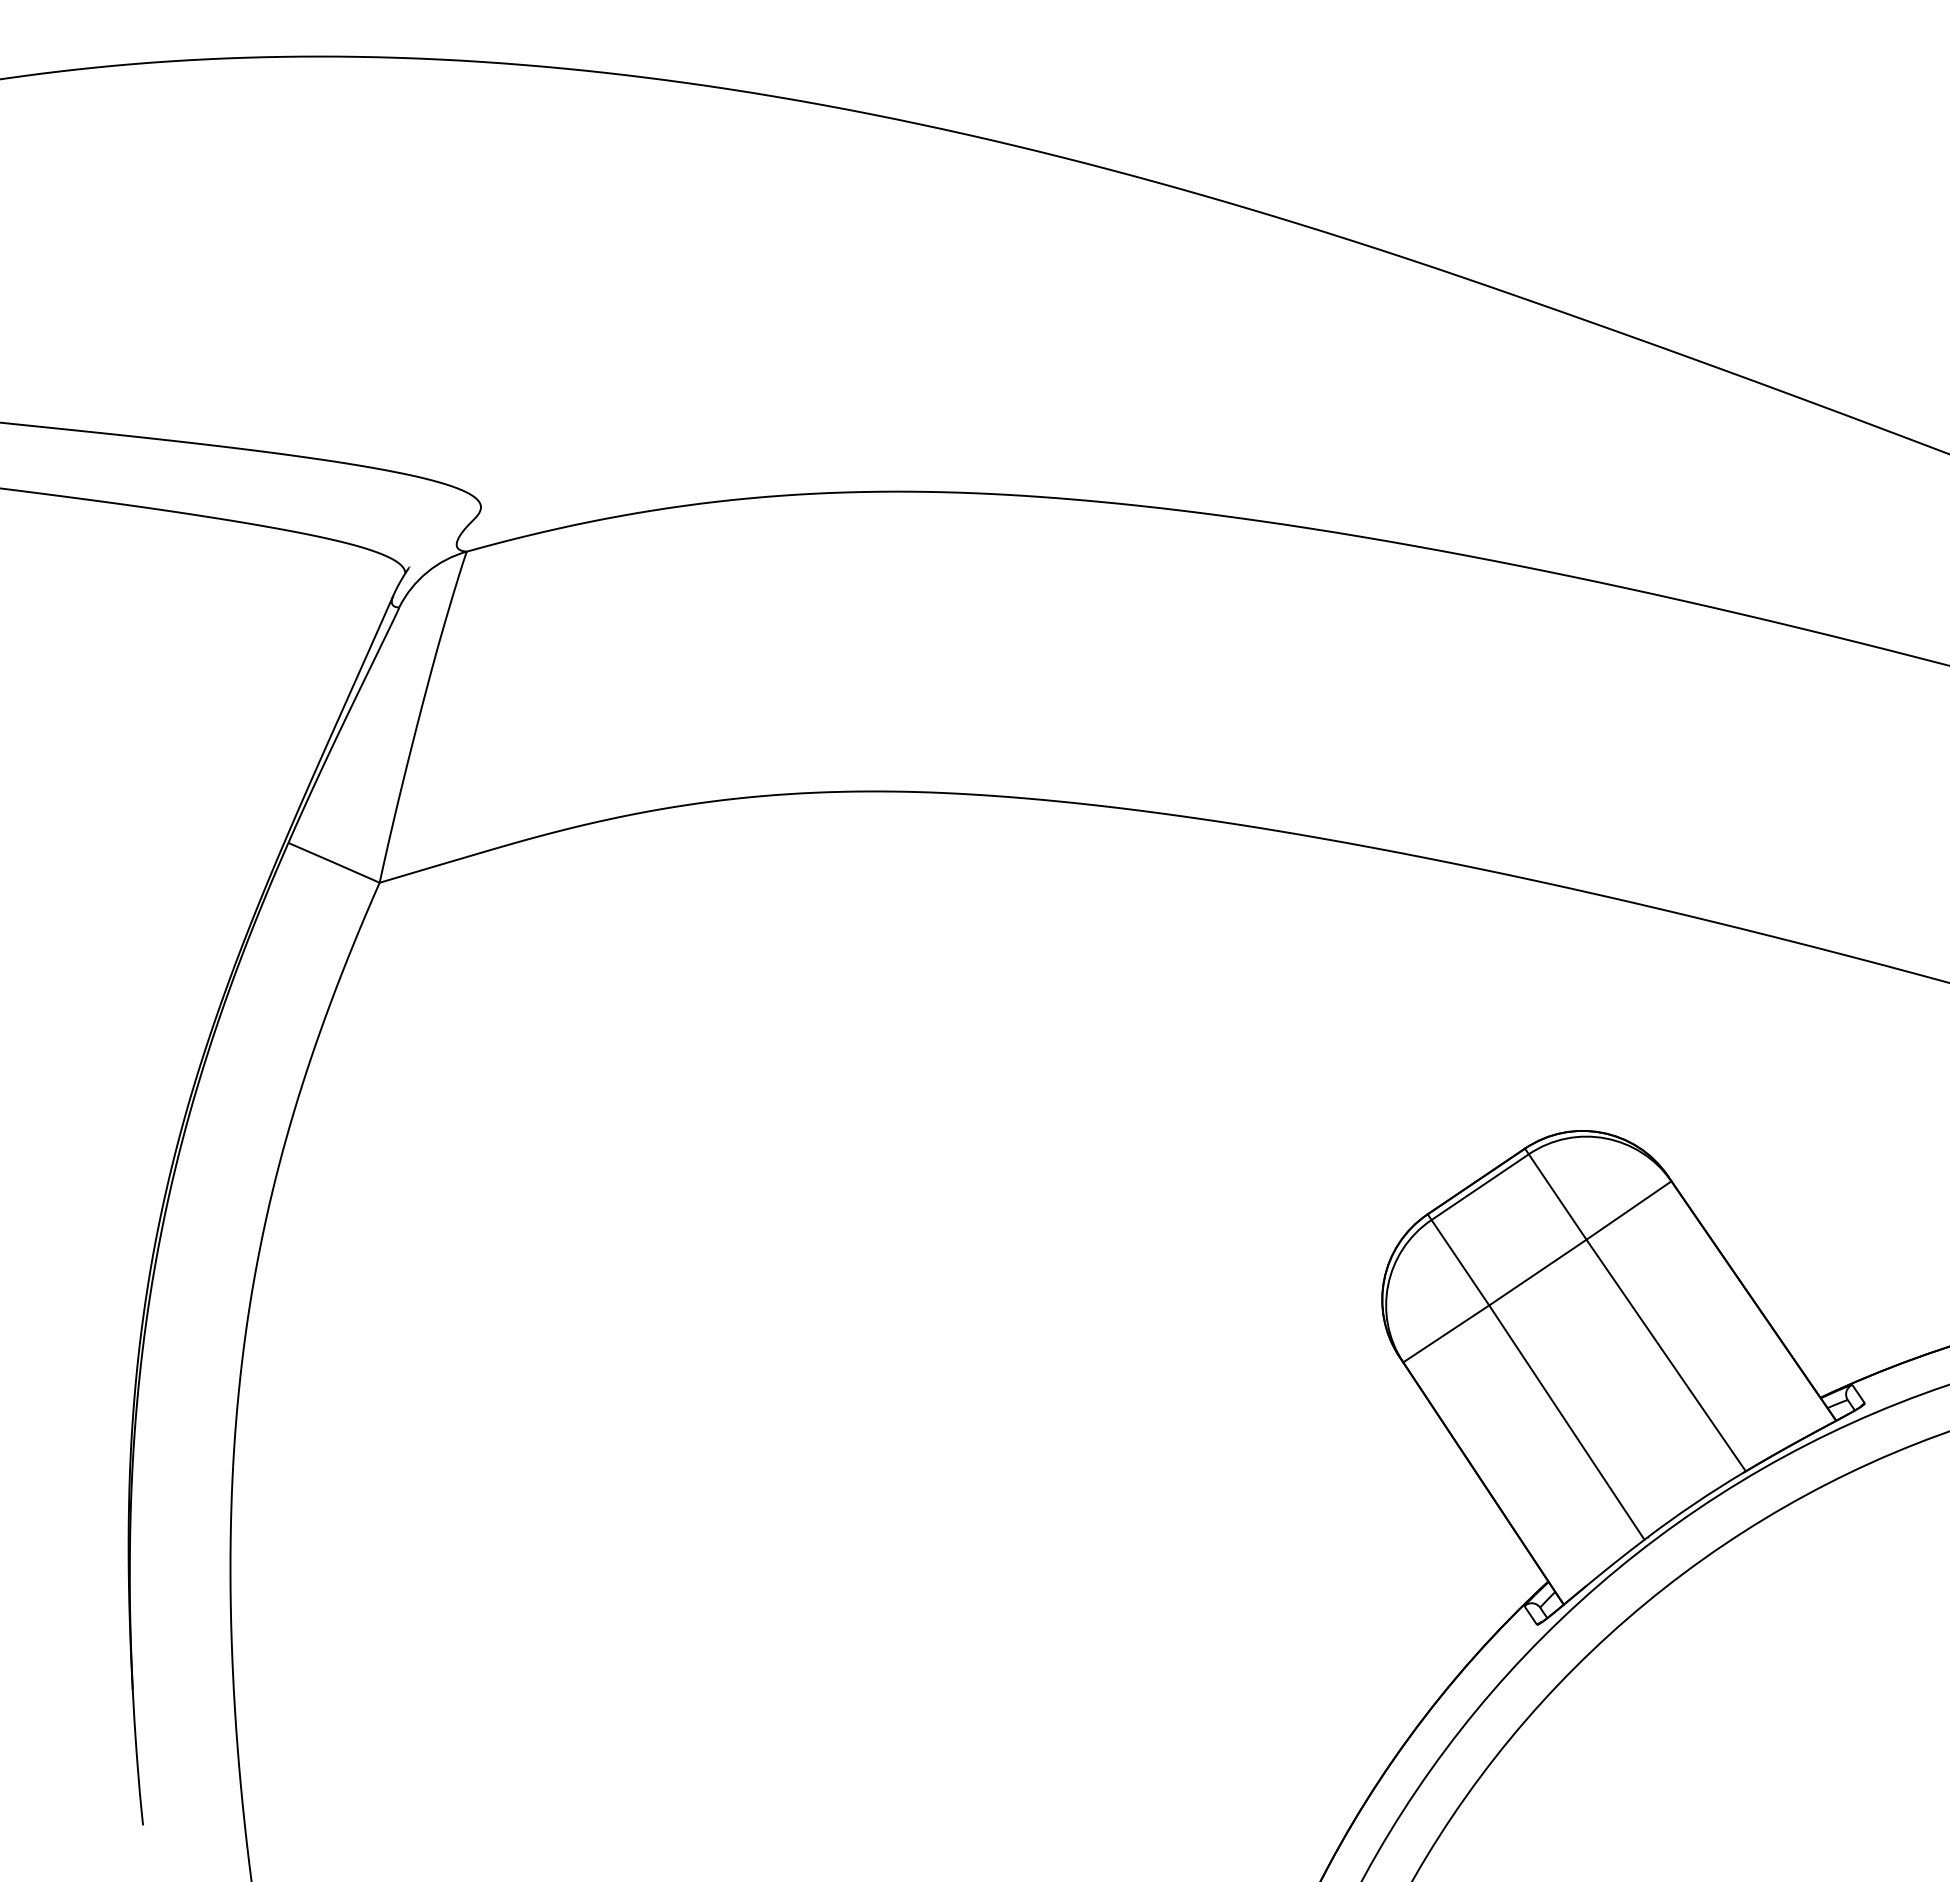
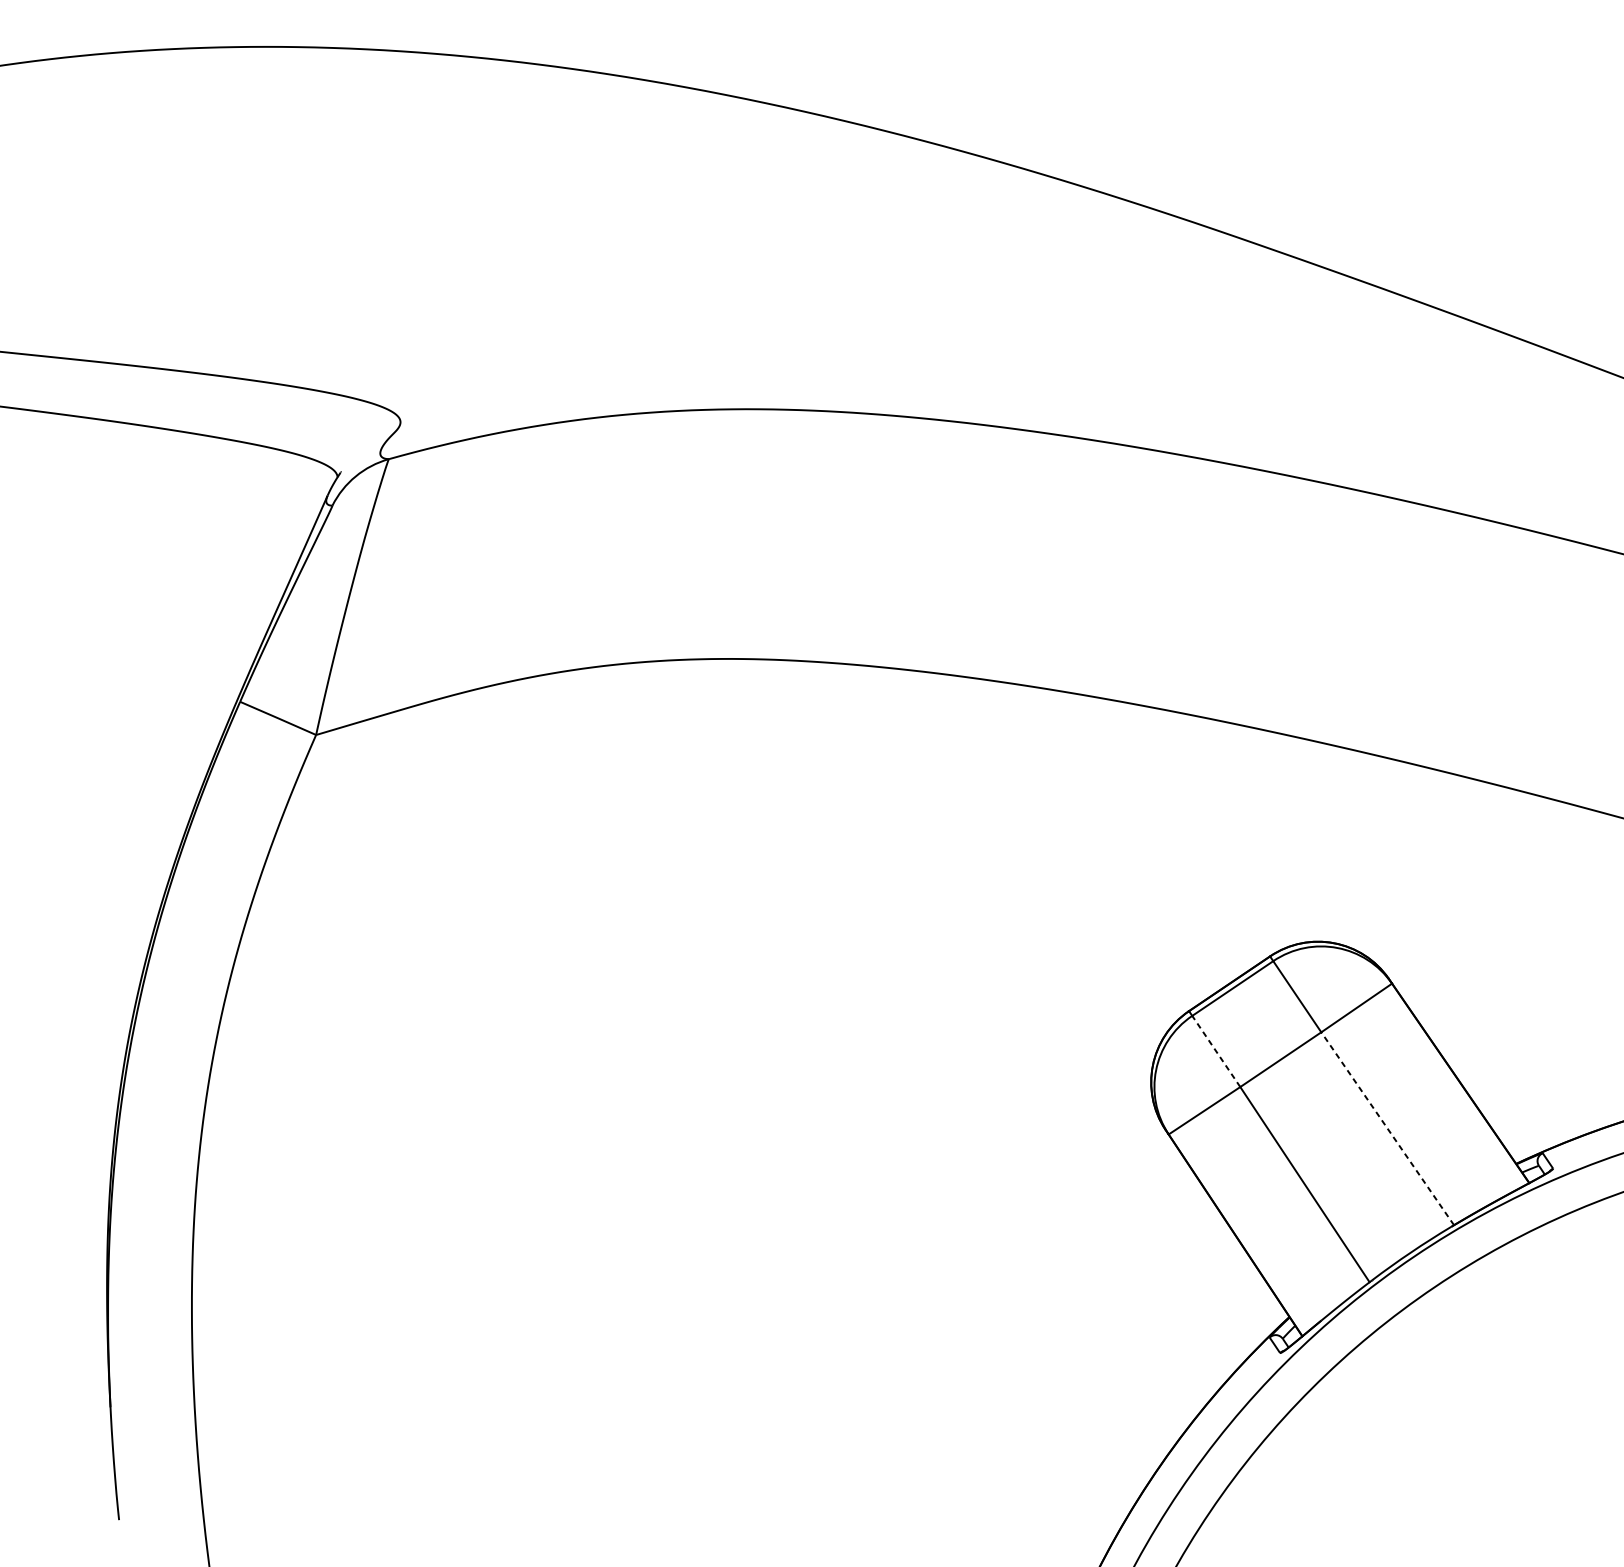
line: (1460, 1262) -> (1216, 1051), solid -> dashed
line: (1666, 1355) -> (1387, 1128), solid -> dashed

